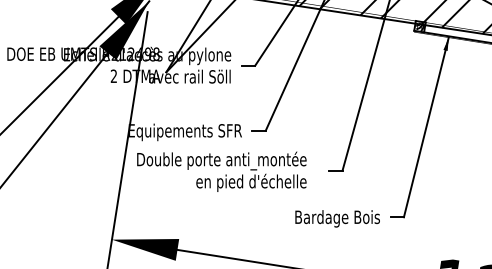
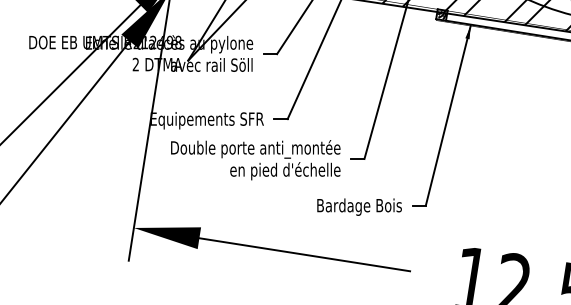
text: (221, 172) -> (255, 160), moved

